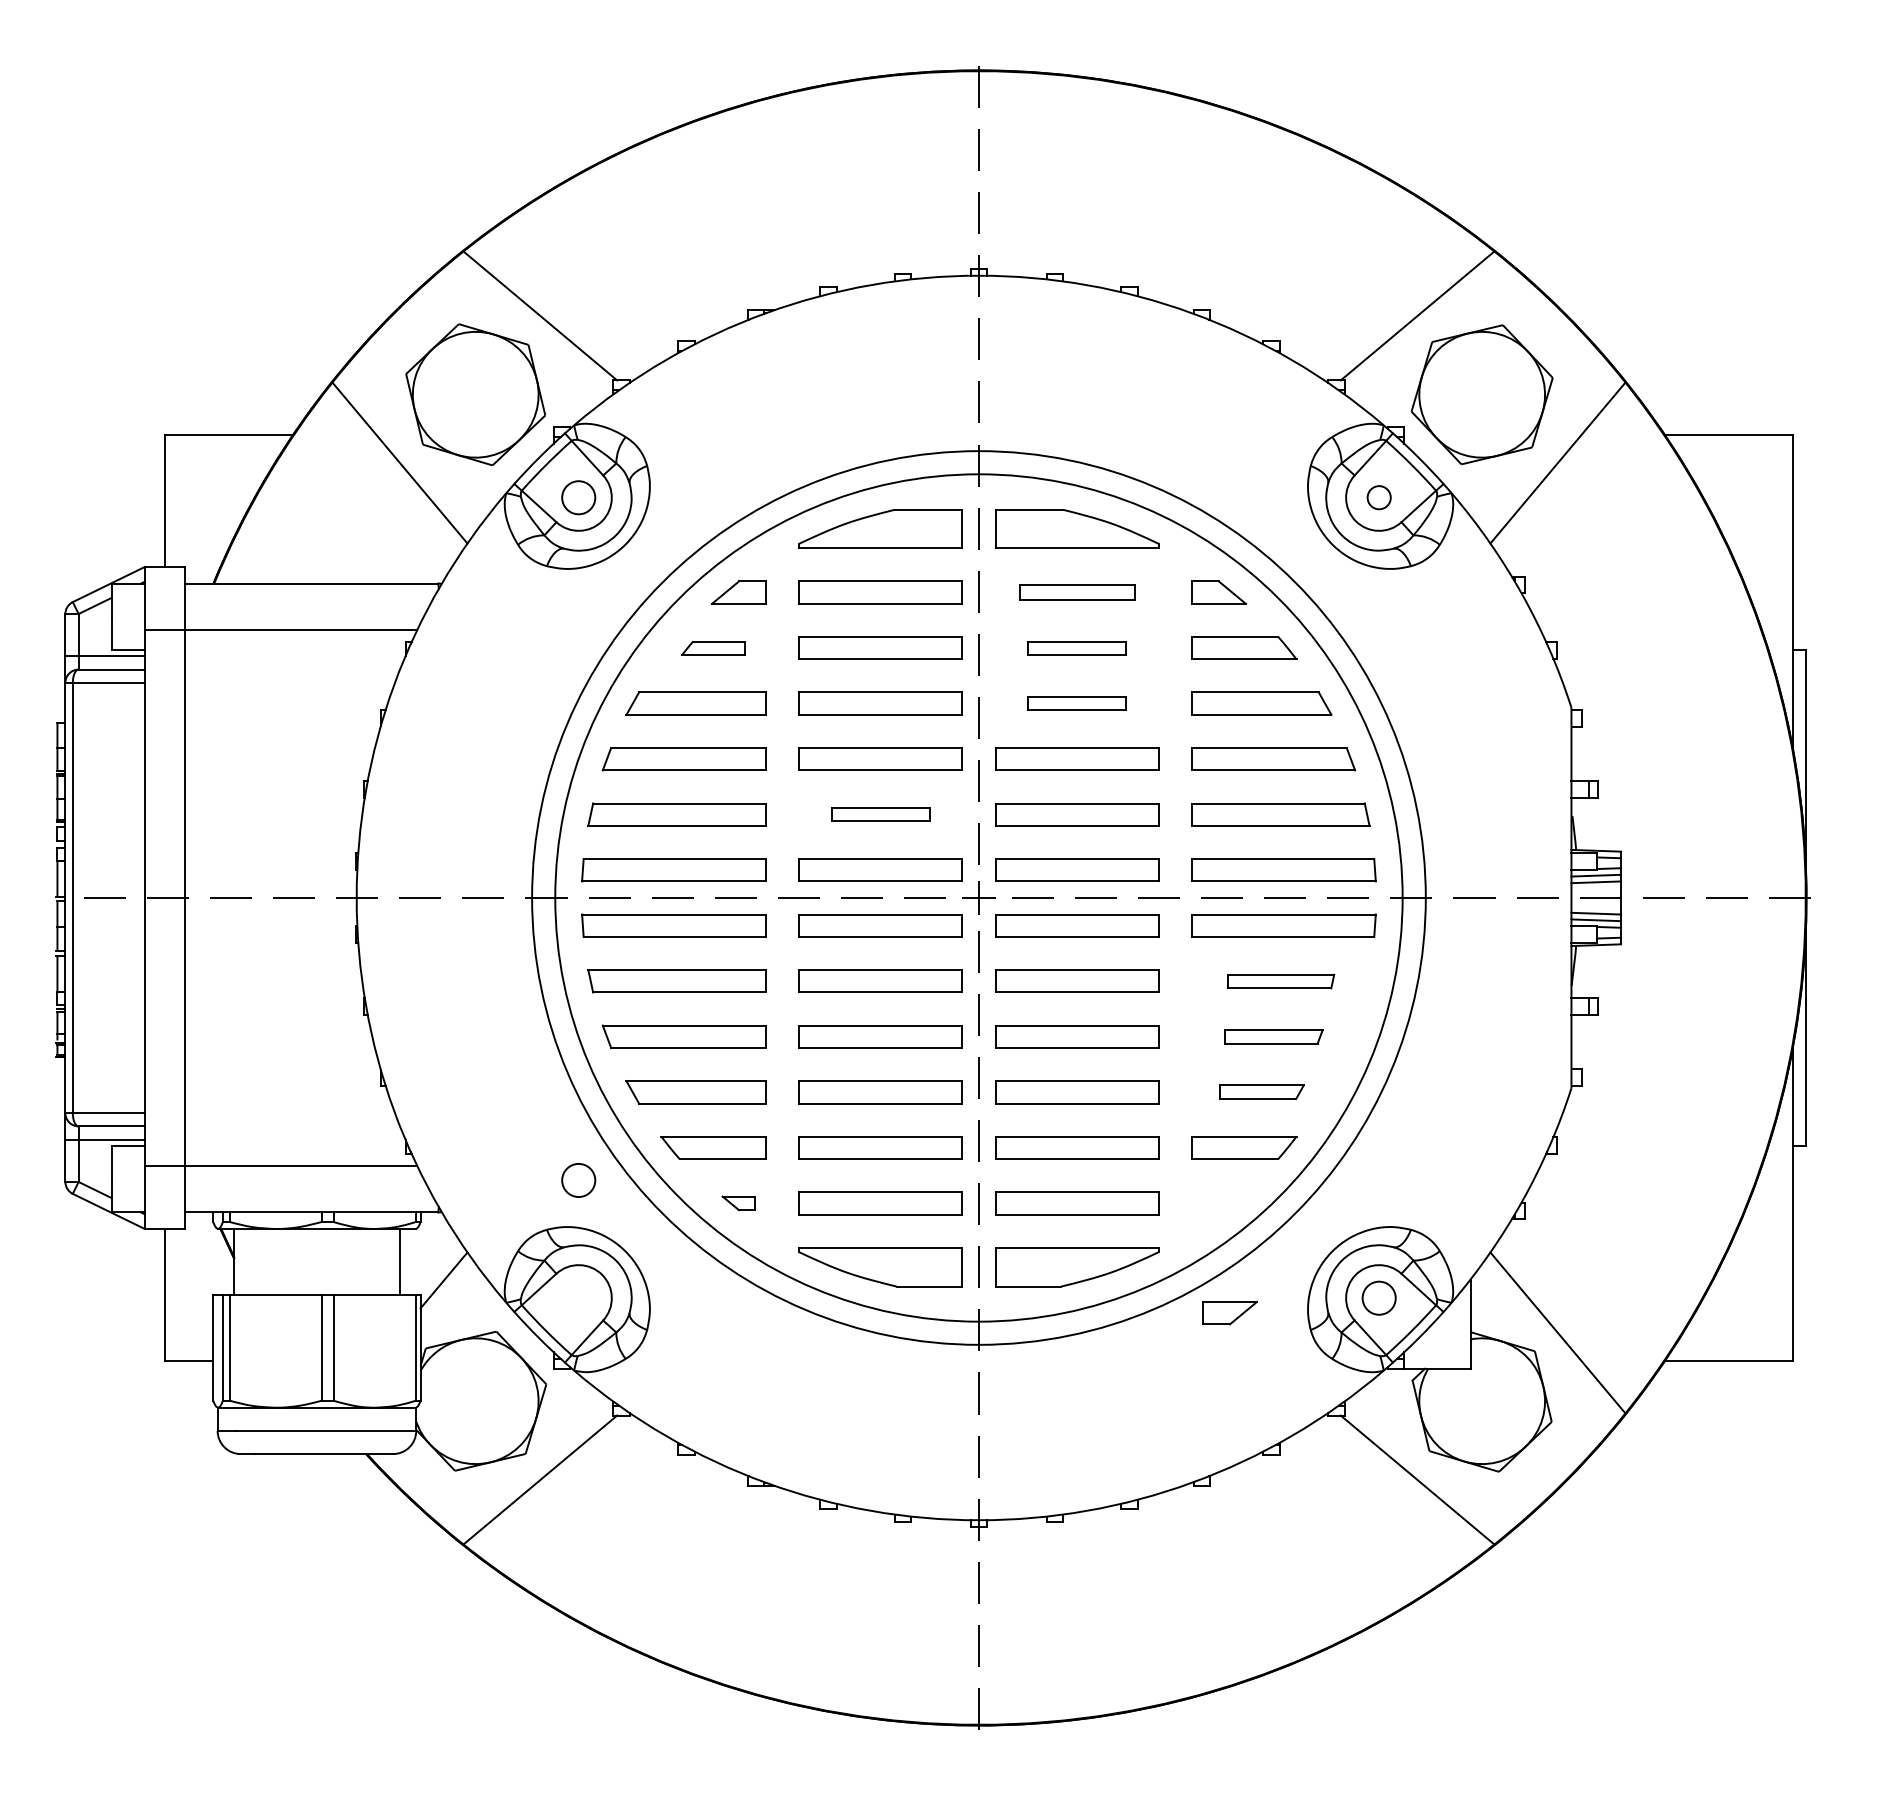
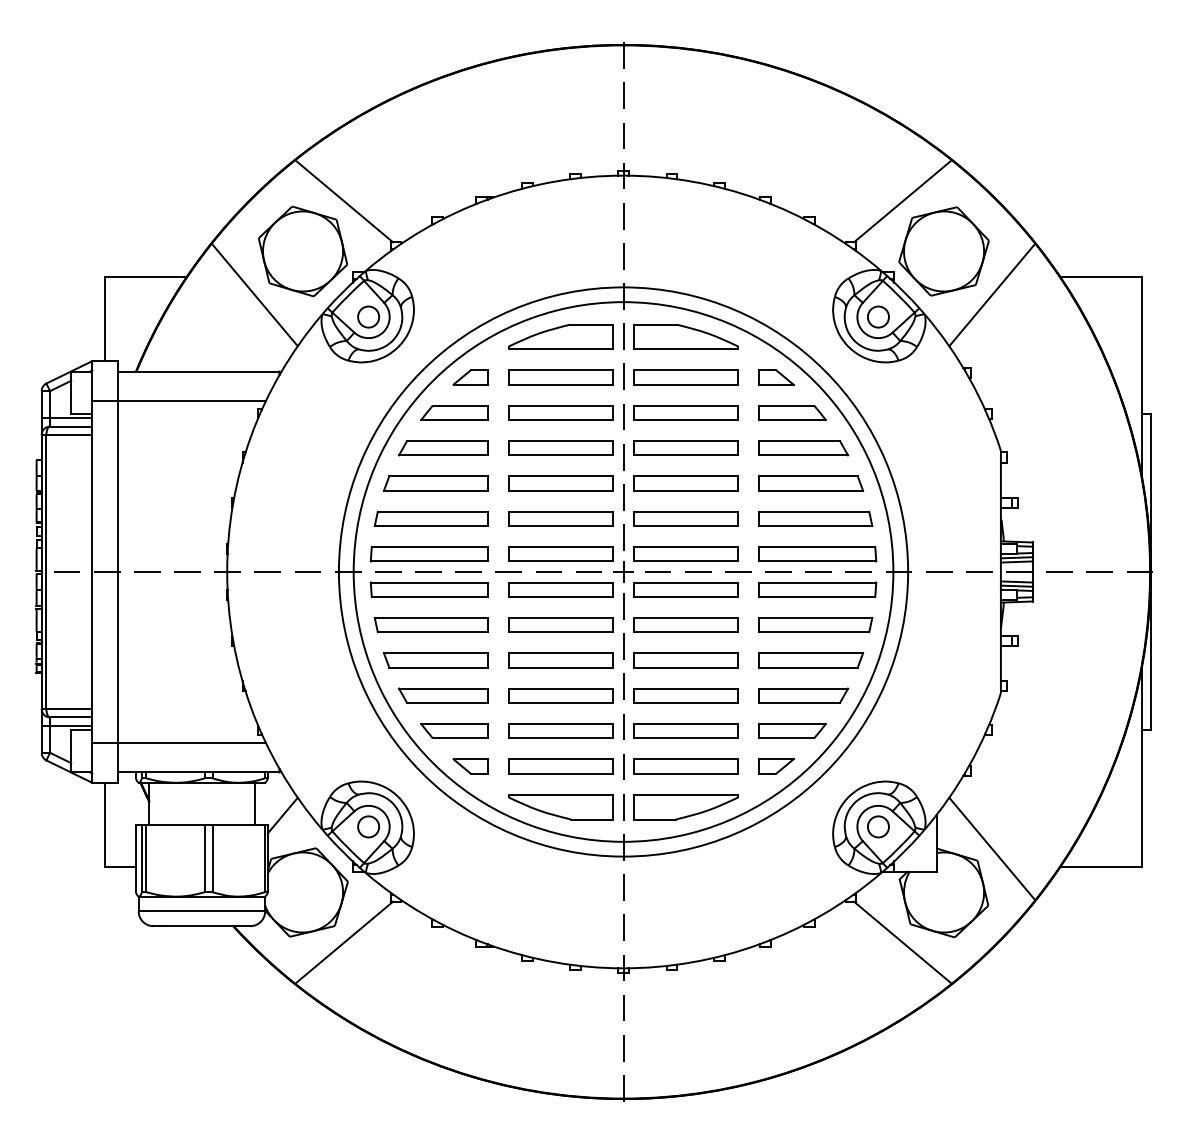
circle: (1379, 496) -> (878, 316), size x1.43
part: (1076, 592) -> (685, 377), size x1.43
part: (713, 647) -> (454, 412), size x1.67
part: (1076, 647) -> (685, 412), size x1.67
part: (1076, 702) -> (685, 447), size x1.67
part: (879, 813) -> (560, 518), size x1.67
part: (1280, 982) -> (815, 625), size x1.67
part: (1274, 1036) -> (811, 660), size x1.67
part: (1261, 1091) -> (803, 695), size x1.67
circle: (578, 1179) -> (368, 826), moved
part: (738, 1203) -> (470, 766), size x1.67
part: (1230, 1313) -> (776, 766), moved

